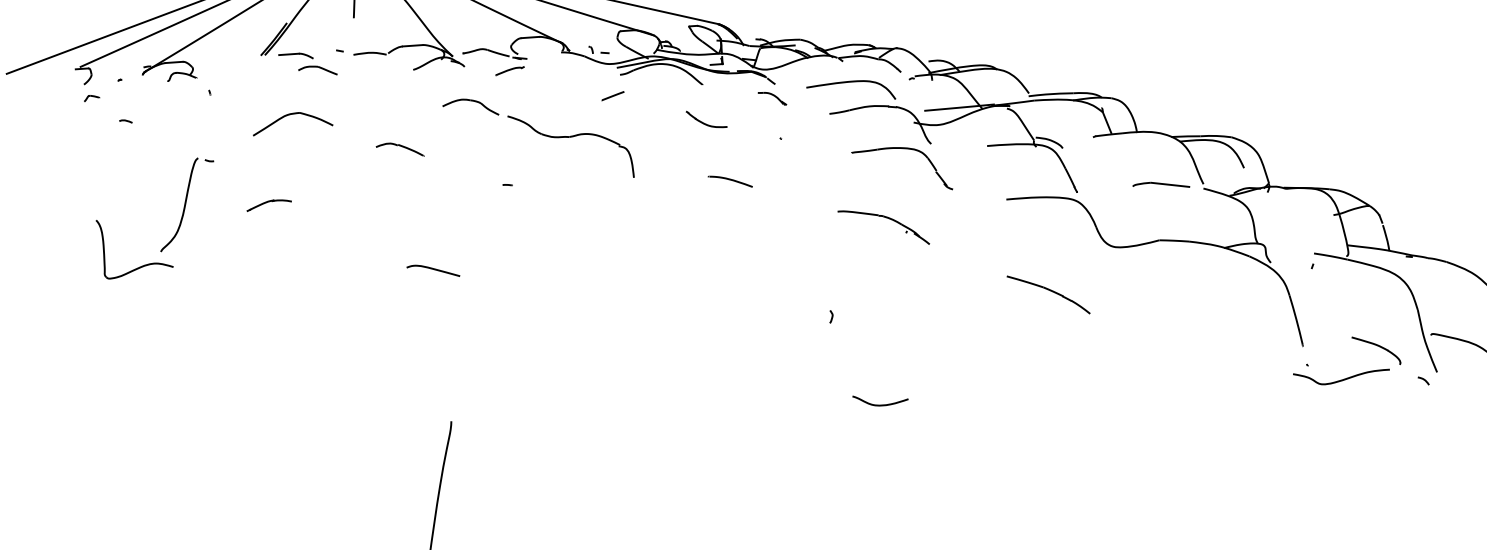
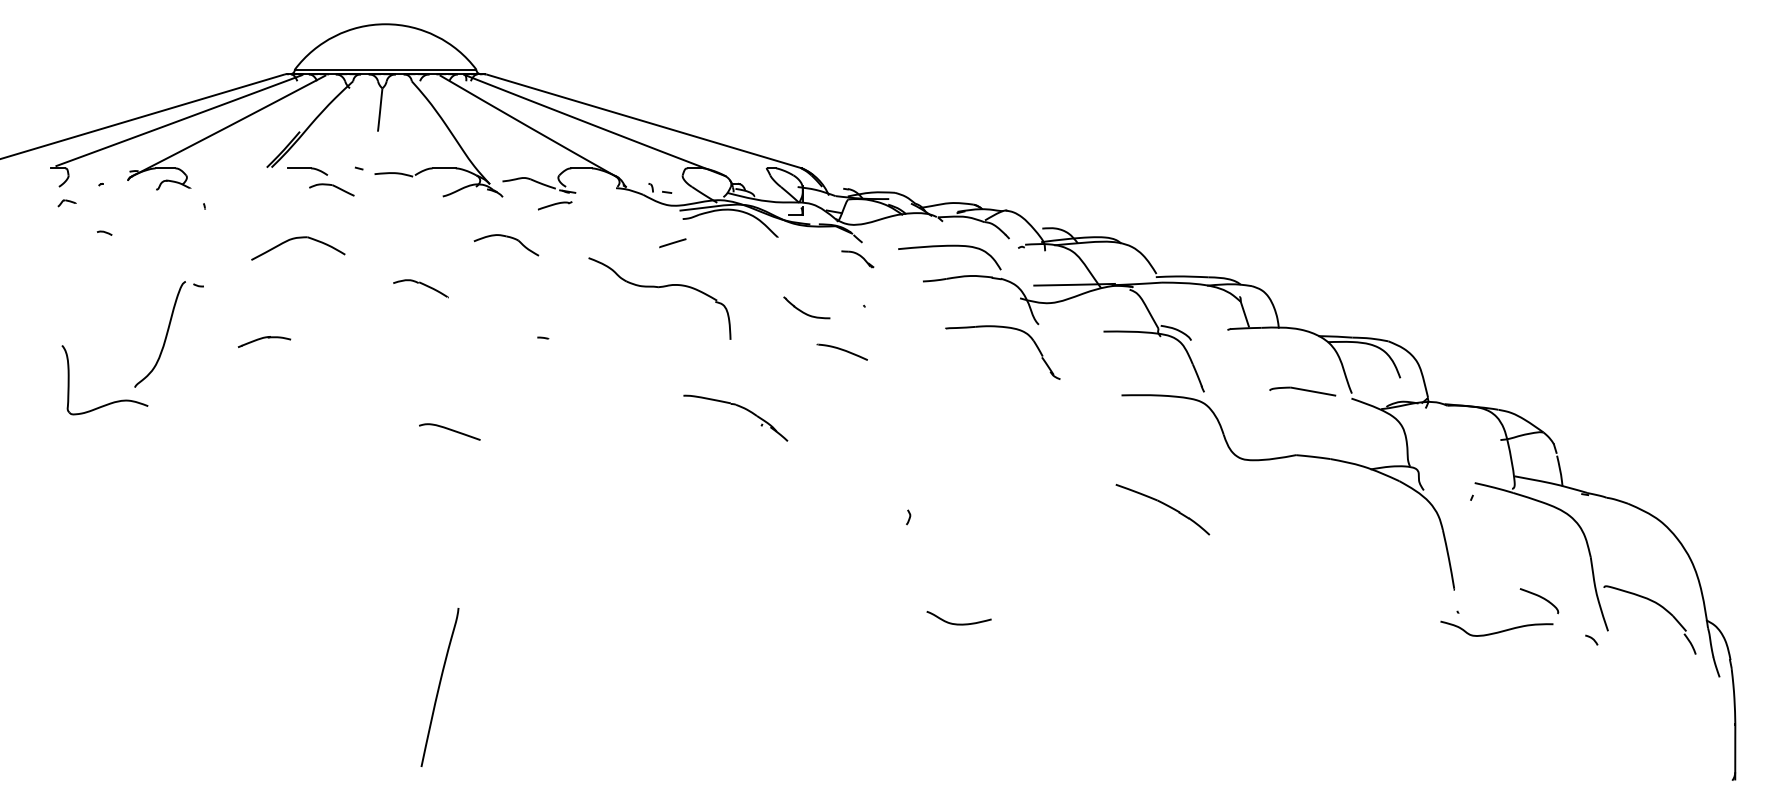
part: (706, 119) -> (806, 307), moved
part: (569, 138) -> (658, 288), moved
curve: (729, 180) -> (841, 350), moved
part: (886, 218) -> (739, 407), moved
part: (1376, 350) -> (1539, 600), size x0.7

